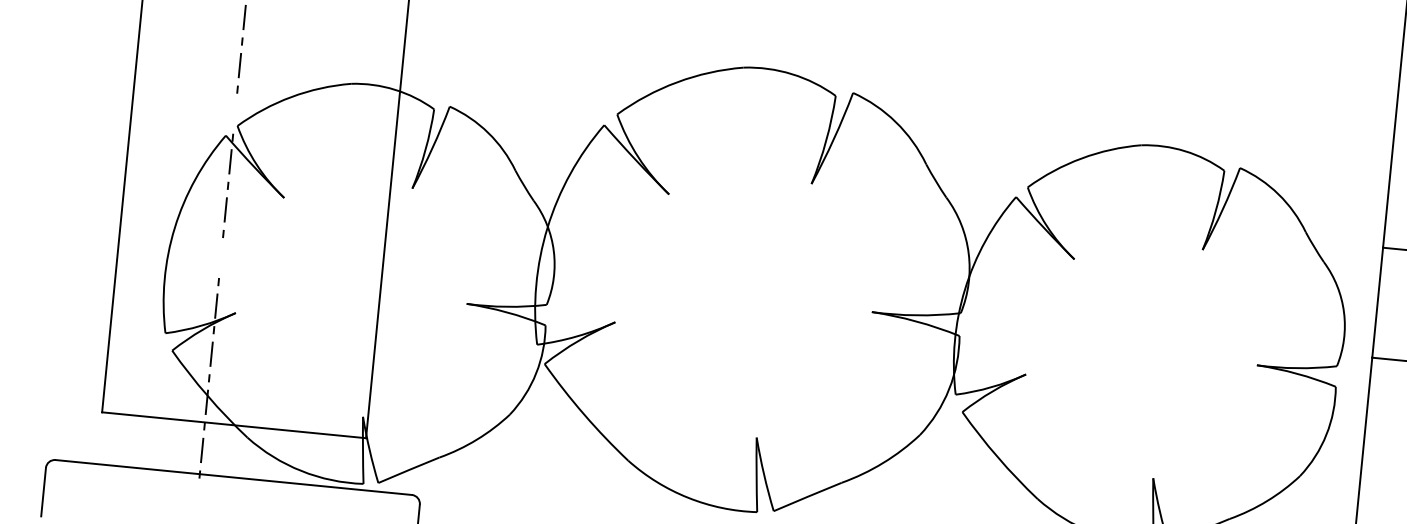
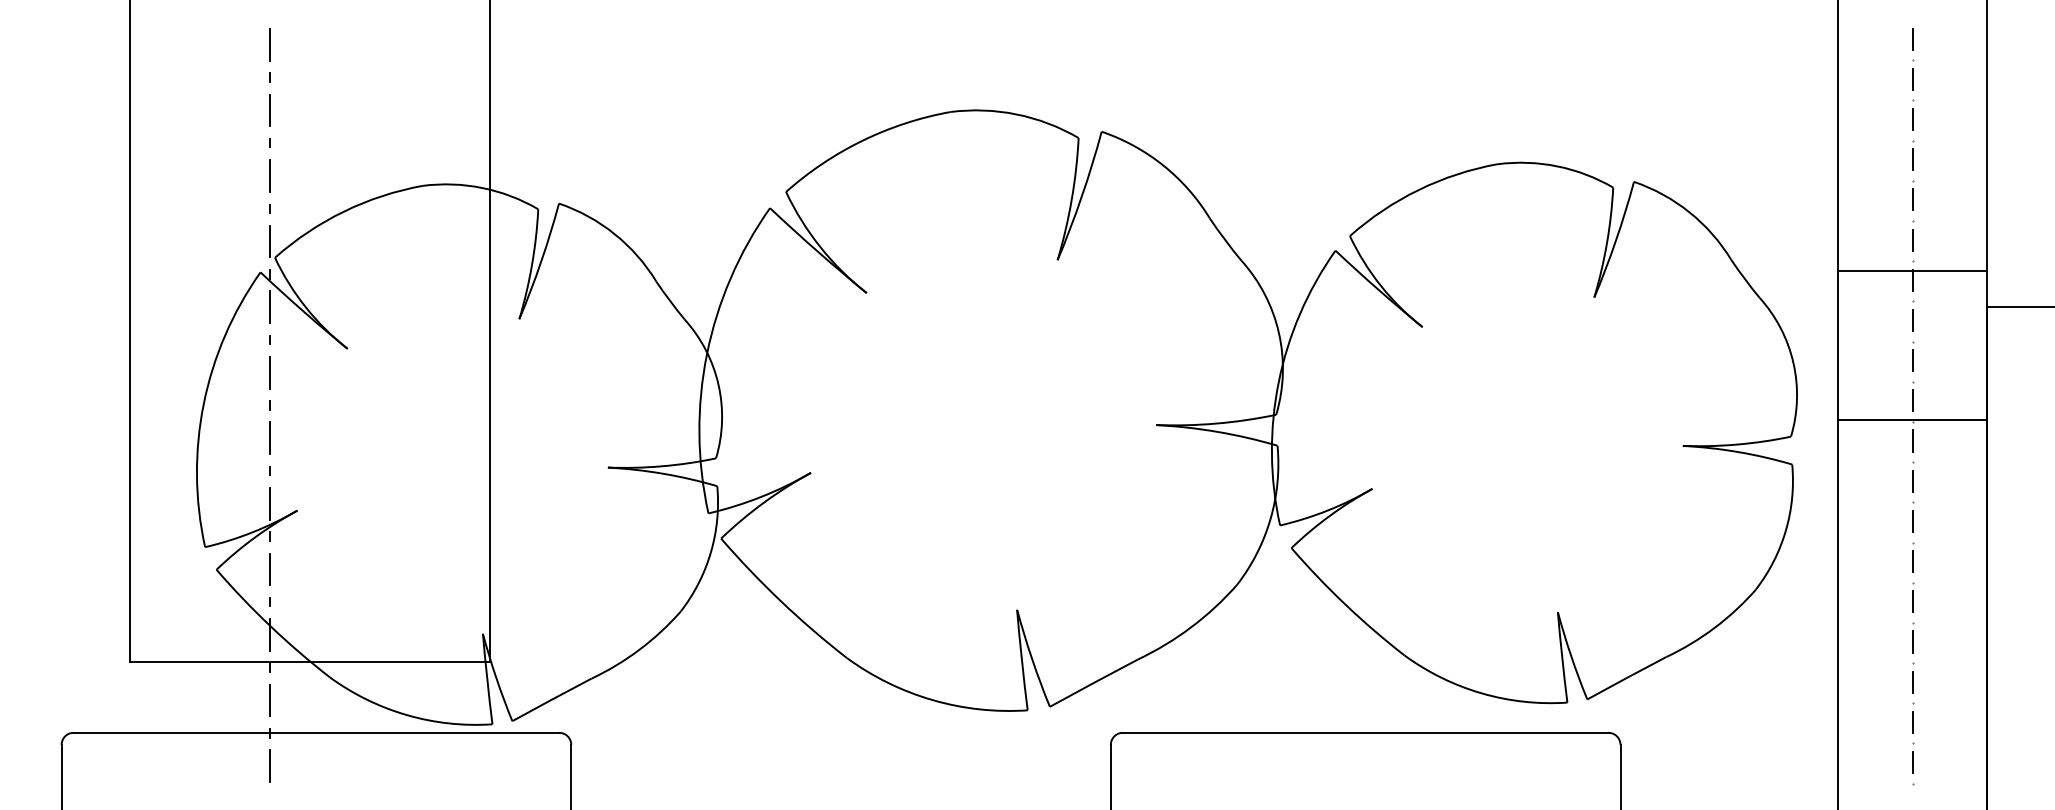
line: (235, 113) -> (270, 241), added
line: (221, 258) -> (270, 438), added
line: (197, 498) -> (270, 765), added

